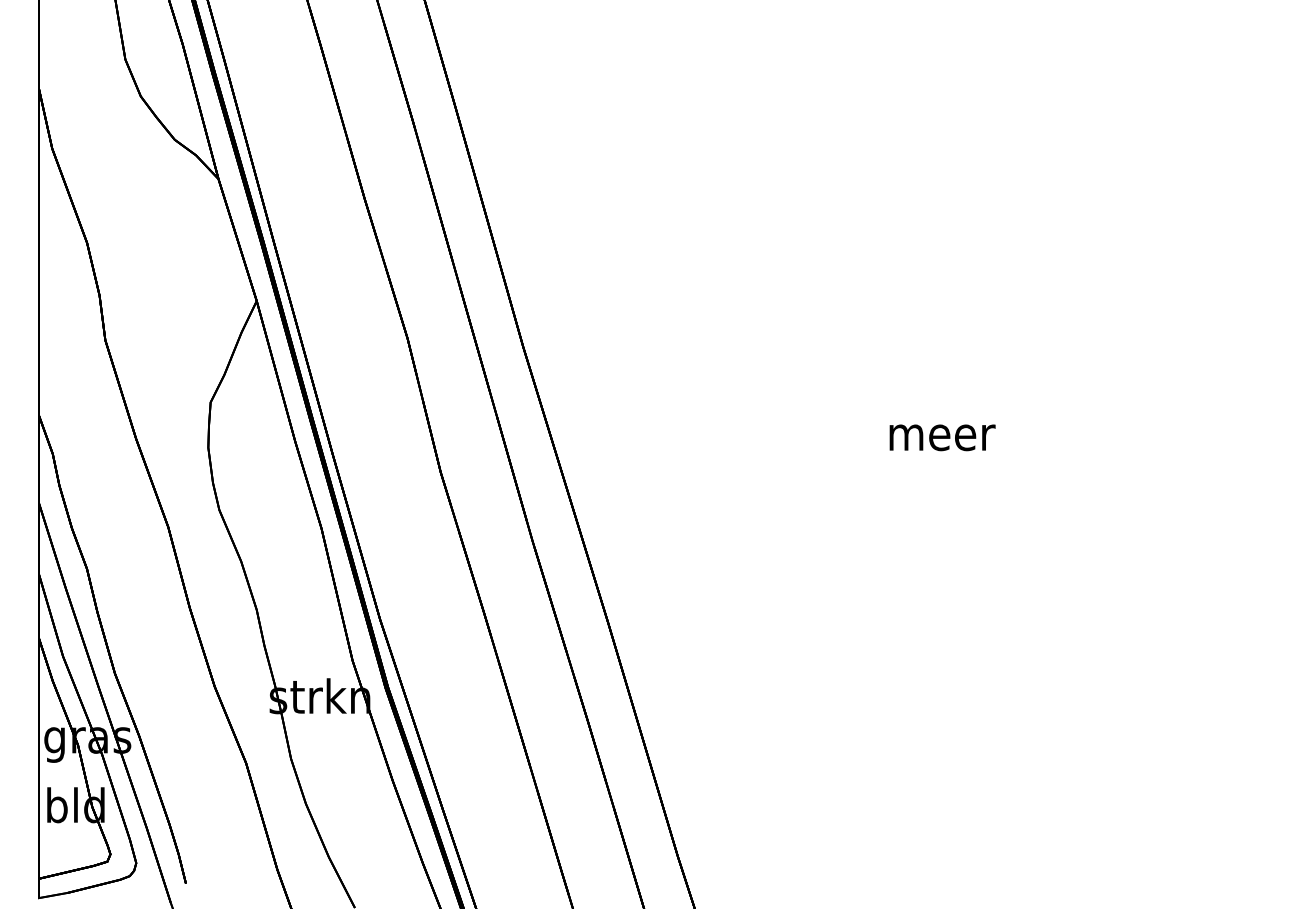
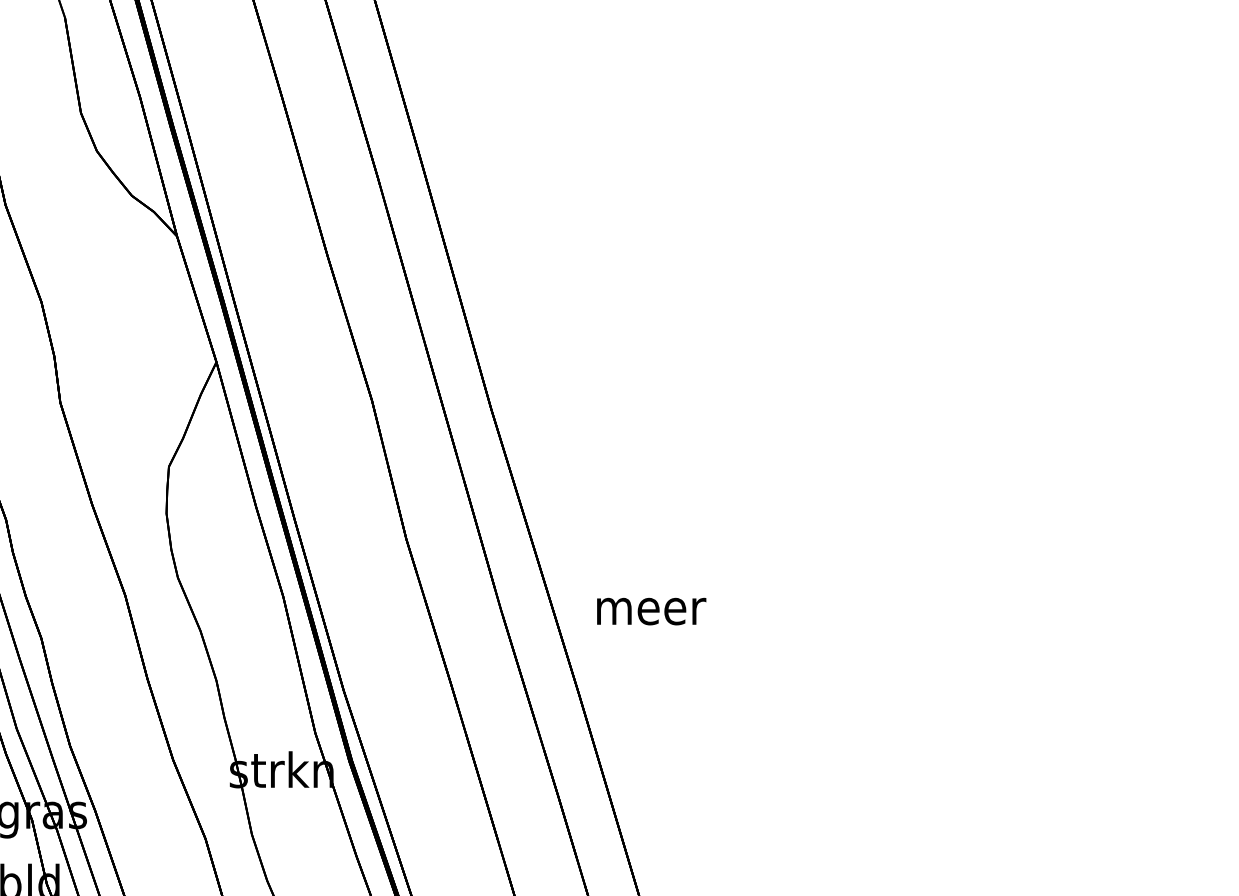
text: (942, 437) -> (651, 611), moved

